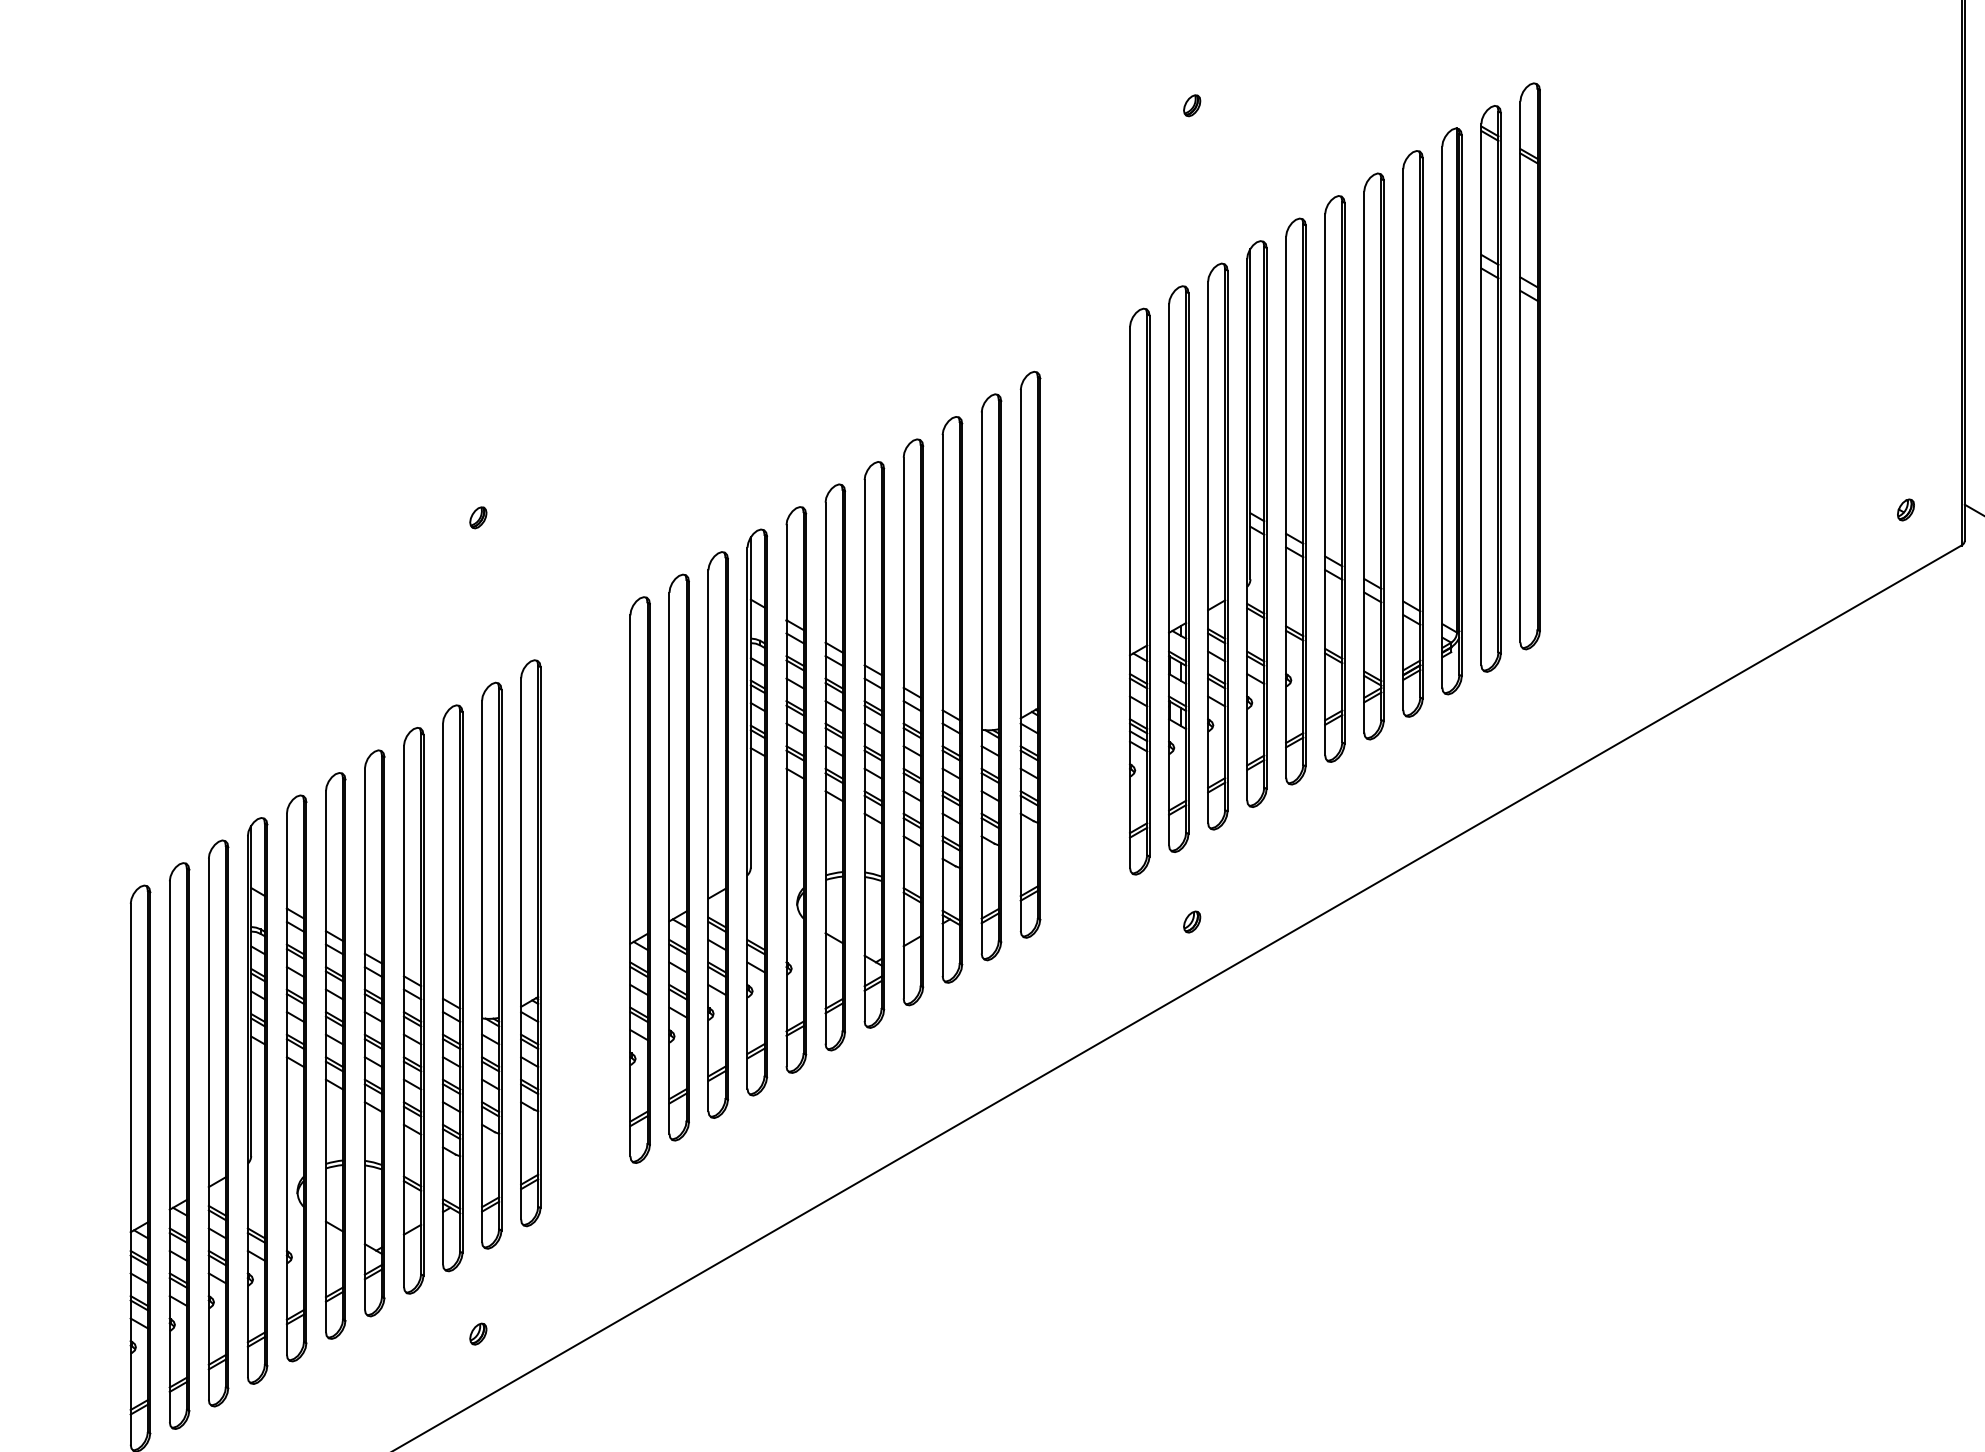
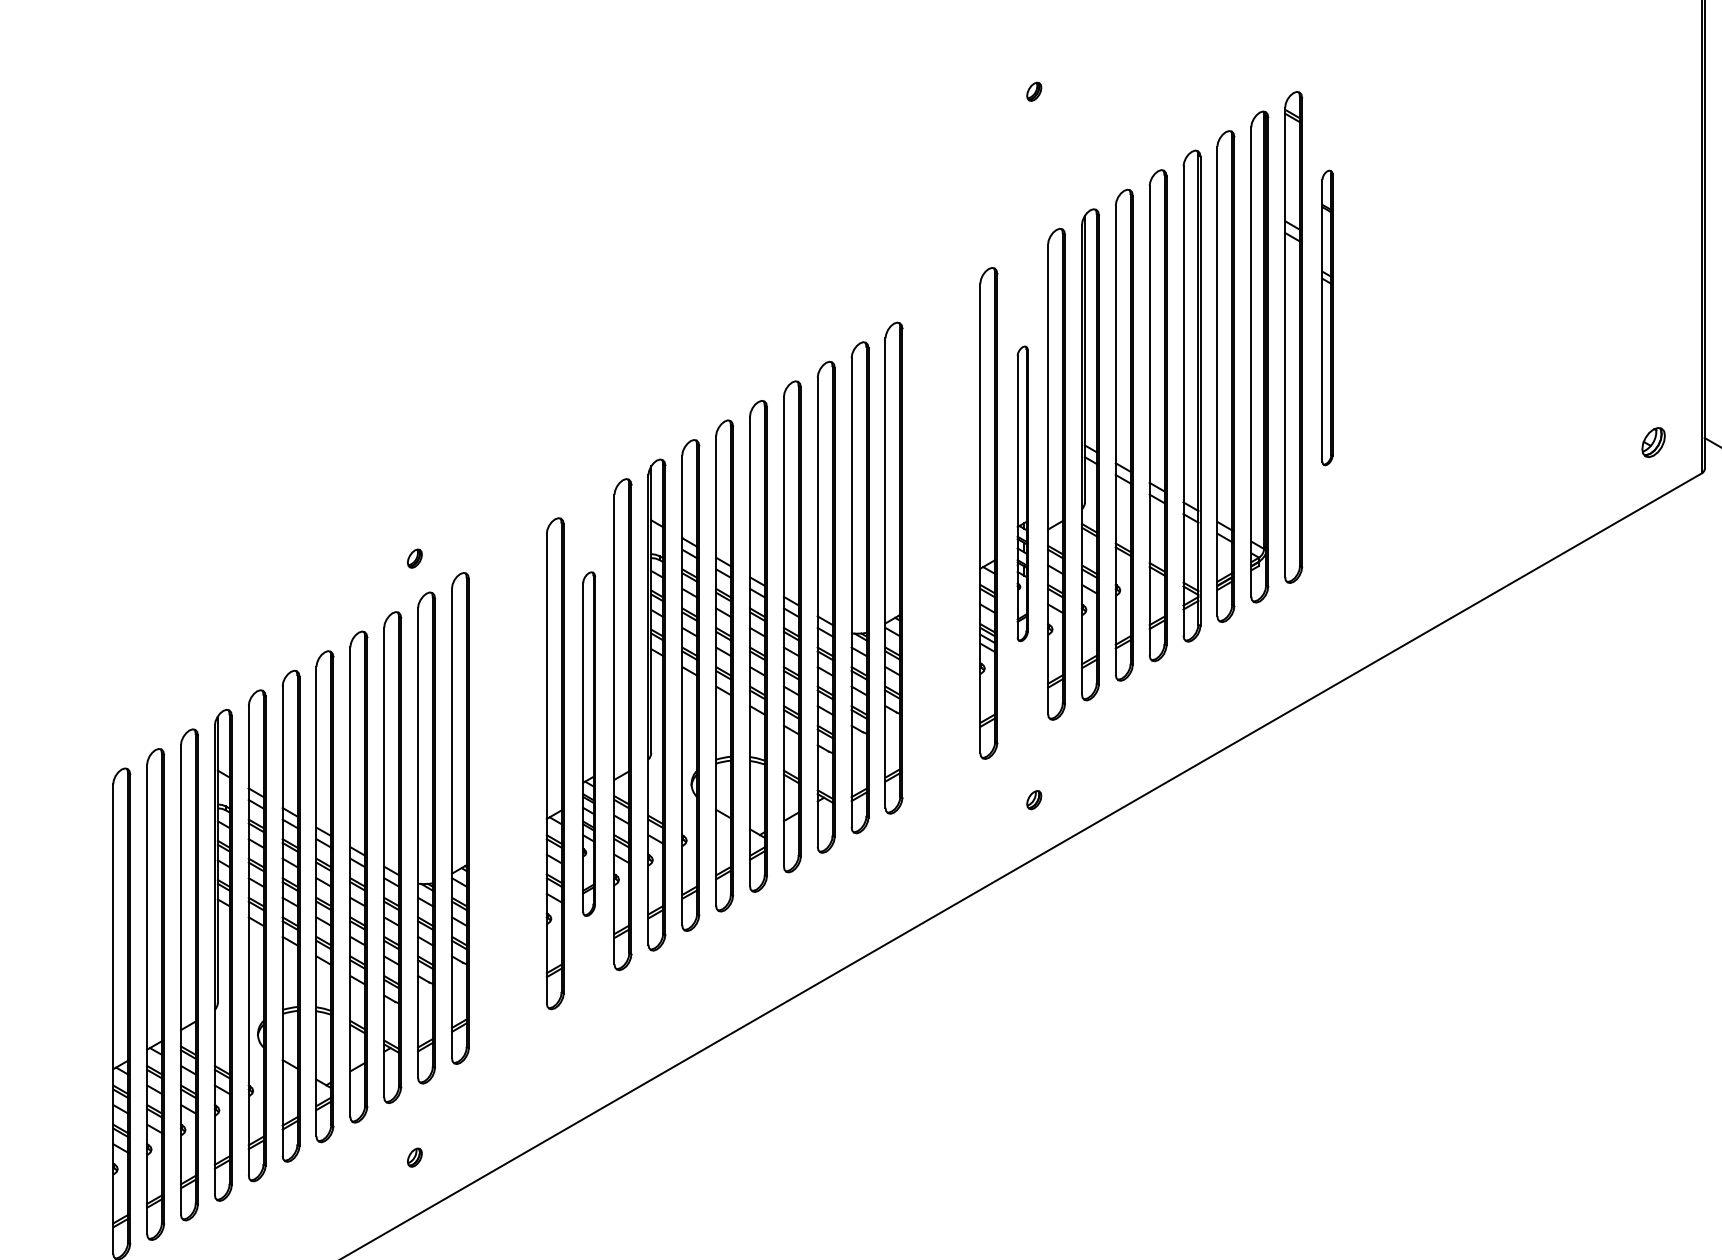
part: (1529, 366) -> (1326, 318), size x0.6
part: (1905, 509) -> (1653, 442), size x1.6
part: (478, 517) -> (415, 558), moved
part: (1178, 568) -> (1022, 493), size x0.6
part: (678, 857) -> (588, 744), size x0.7

